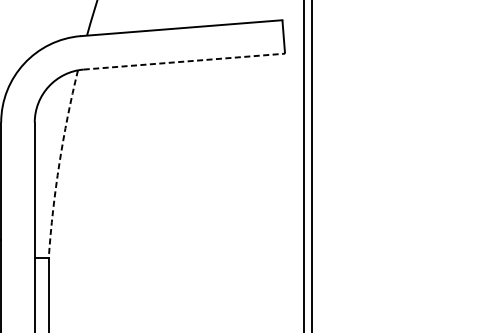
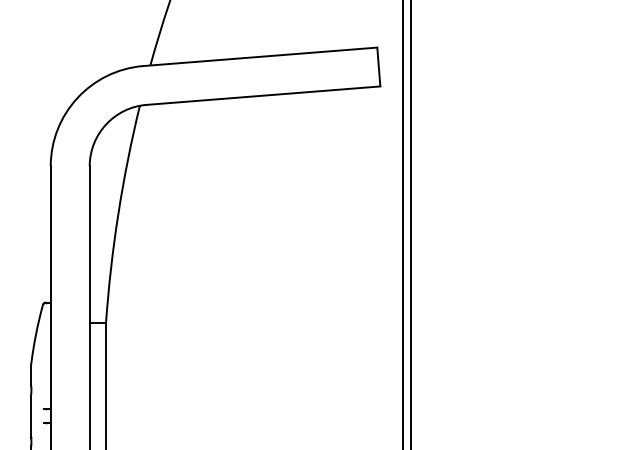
line: (184, 61) -> (263, 95), dashed -> solid
arc: (59, 163) -> (118, 213), dashed -> solid

